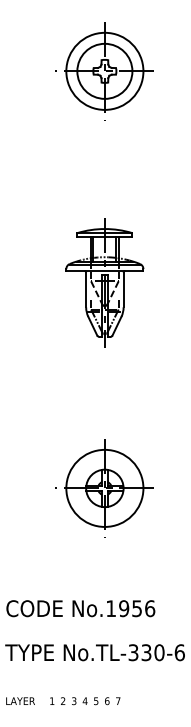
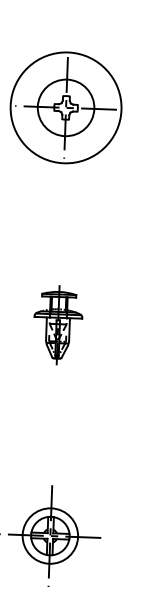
circle: (104, 70) -> (65, 106), size x1.4
part: (104, 282) -> (57, 324), size x0.6
circle: (104, 487) -> (50, 535), size x0.7

